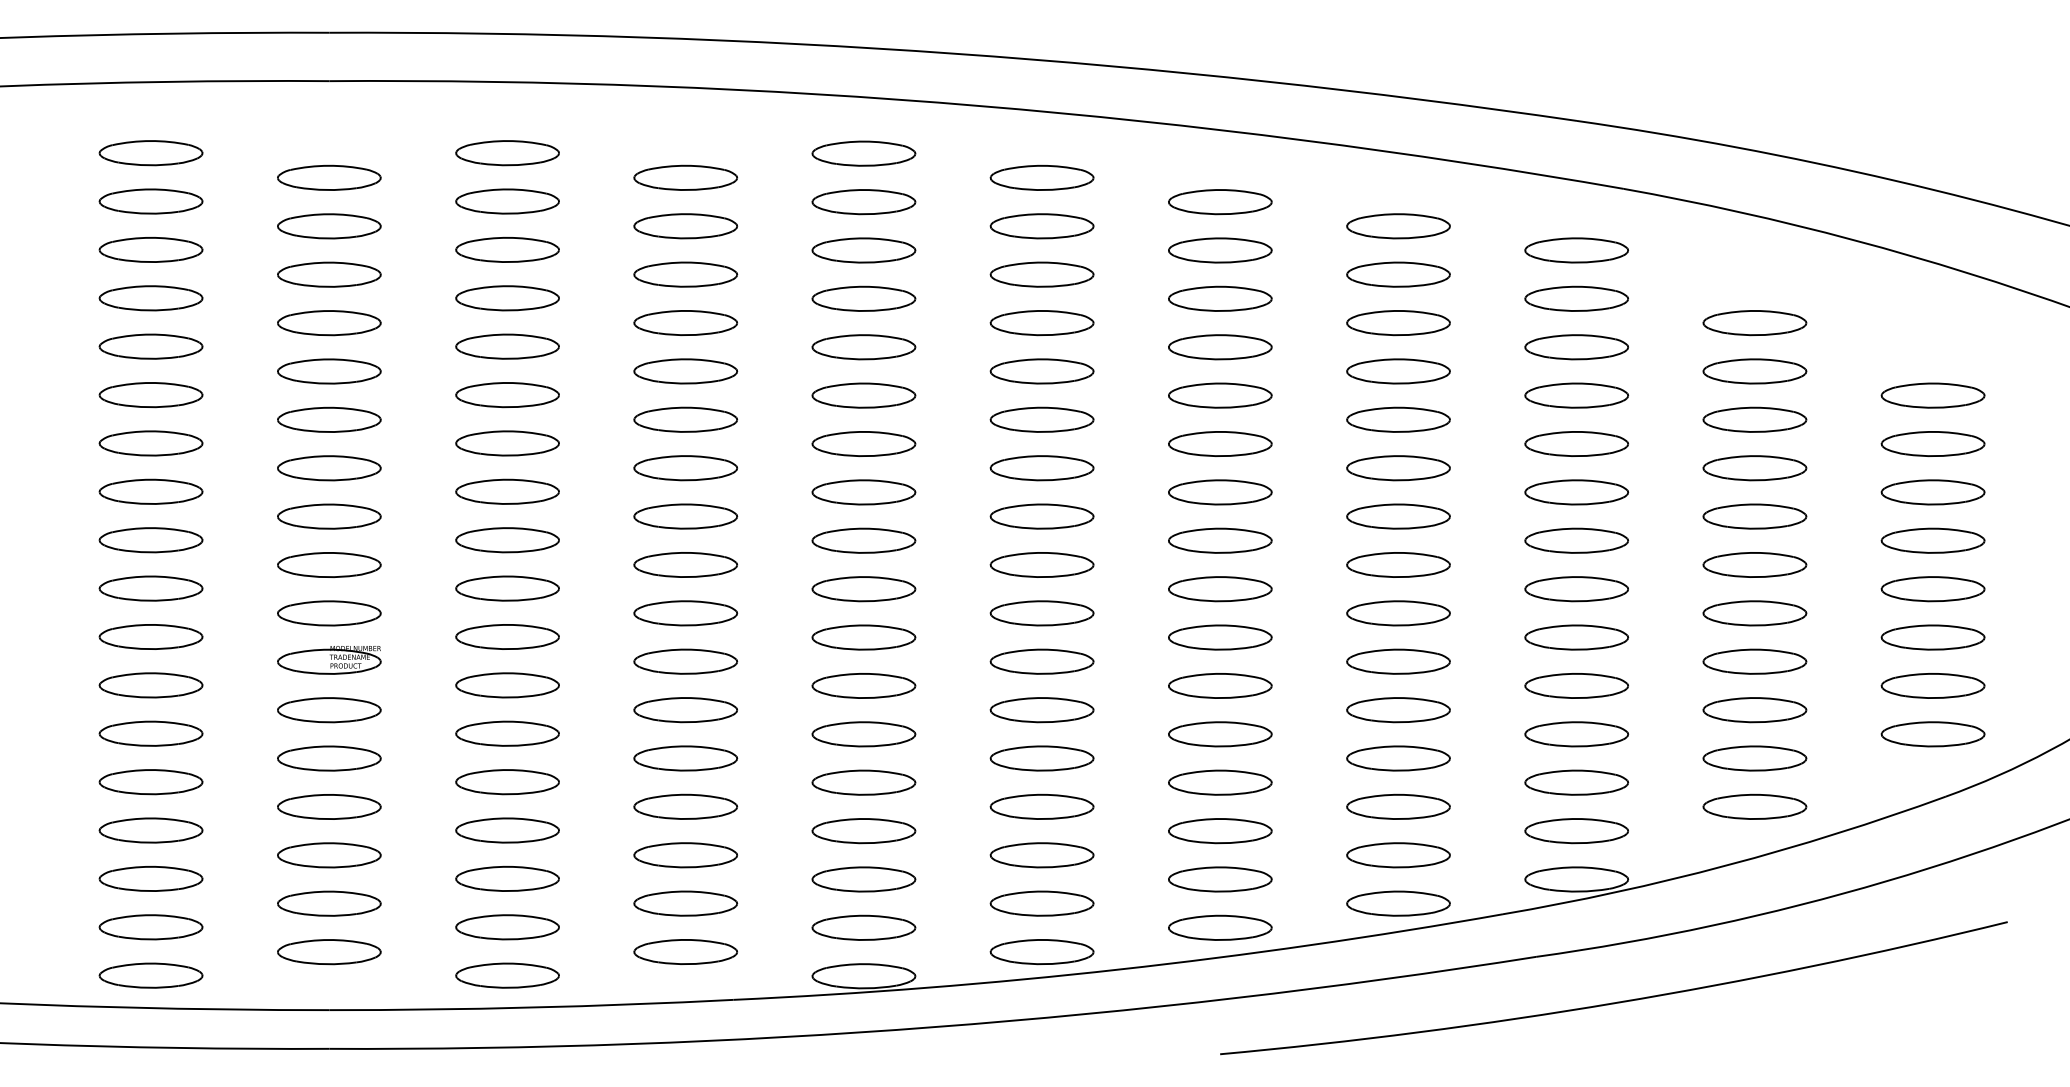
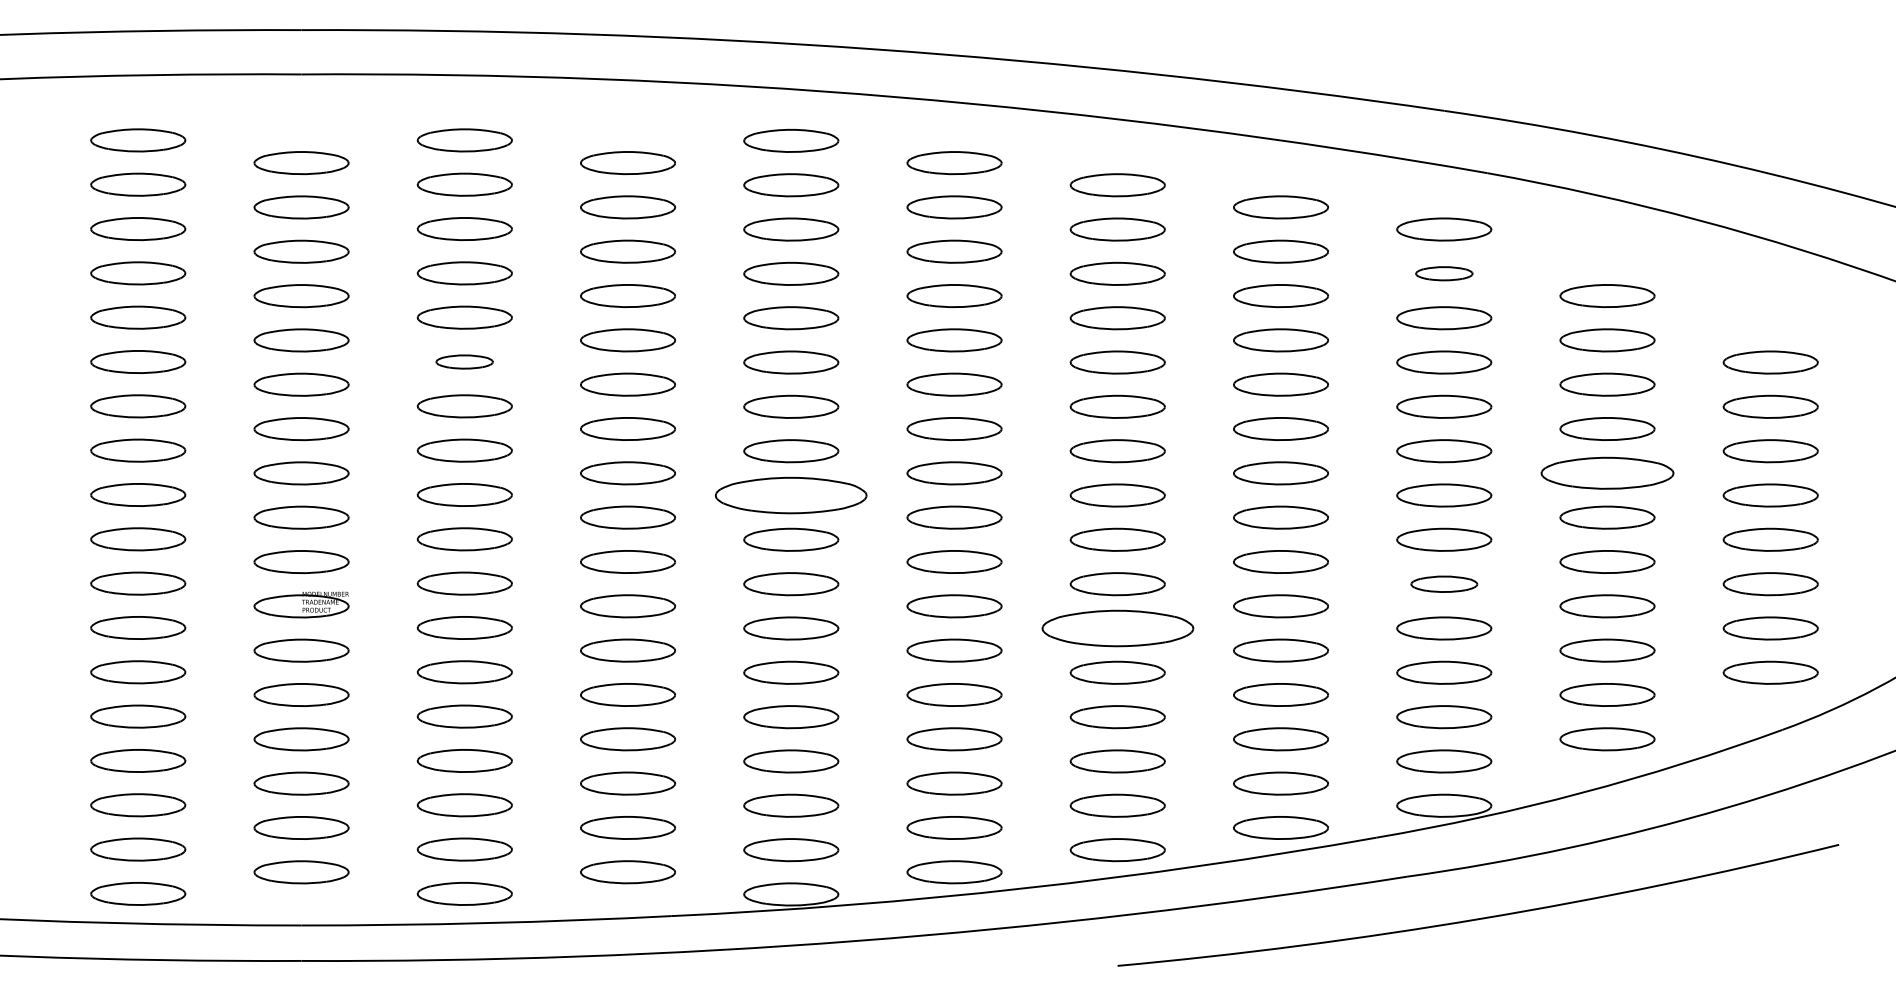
part: (1576, 298) -> (1444, 273), size x0.6
part: (507, 394) -> (464, 361), size x0.6
part: (1754, 516) -> (1607, 473), size x1.4
part: (864, 540) -> (791, 495), size x1.6
part: (1576, 637) -> (1444, 584), size x0.7
part: (1220, 685) -> (1117, 628), size x1.6

